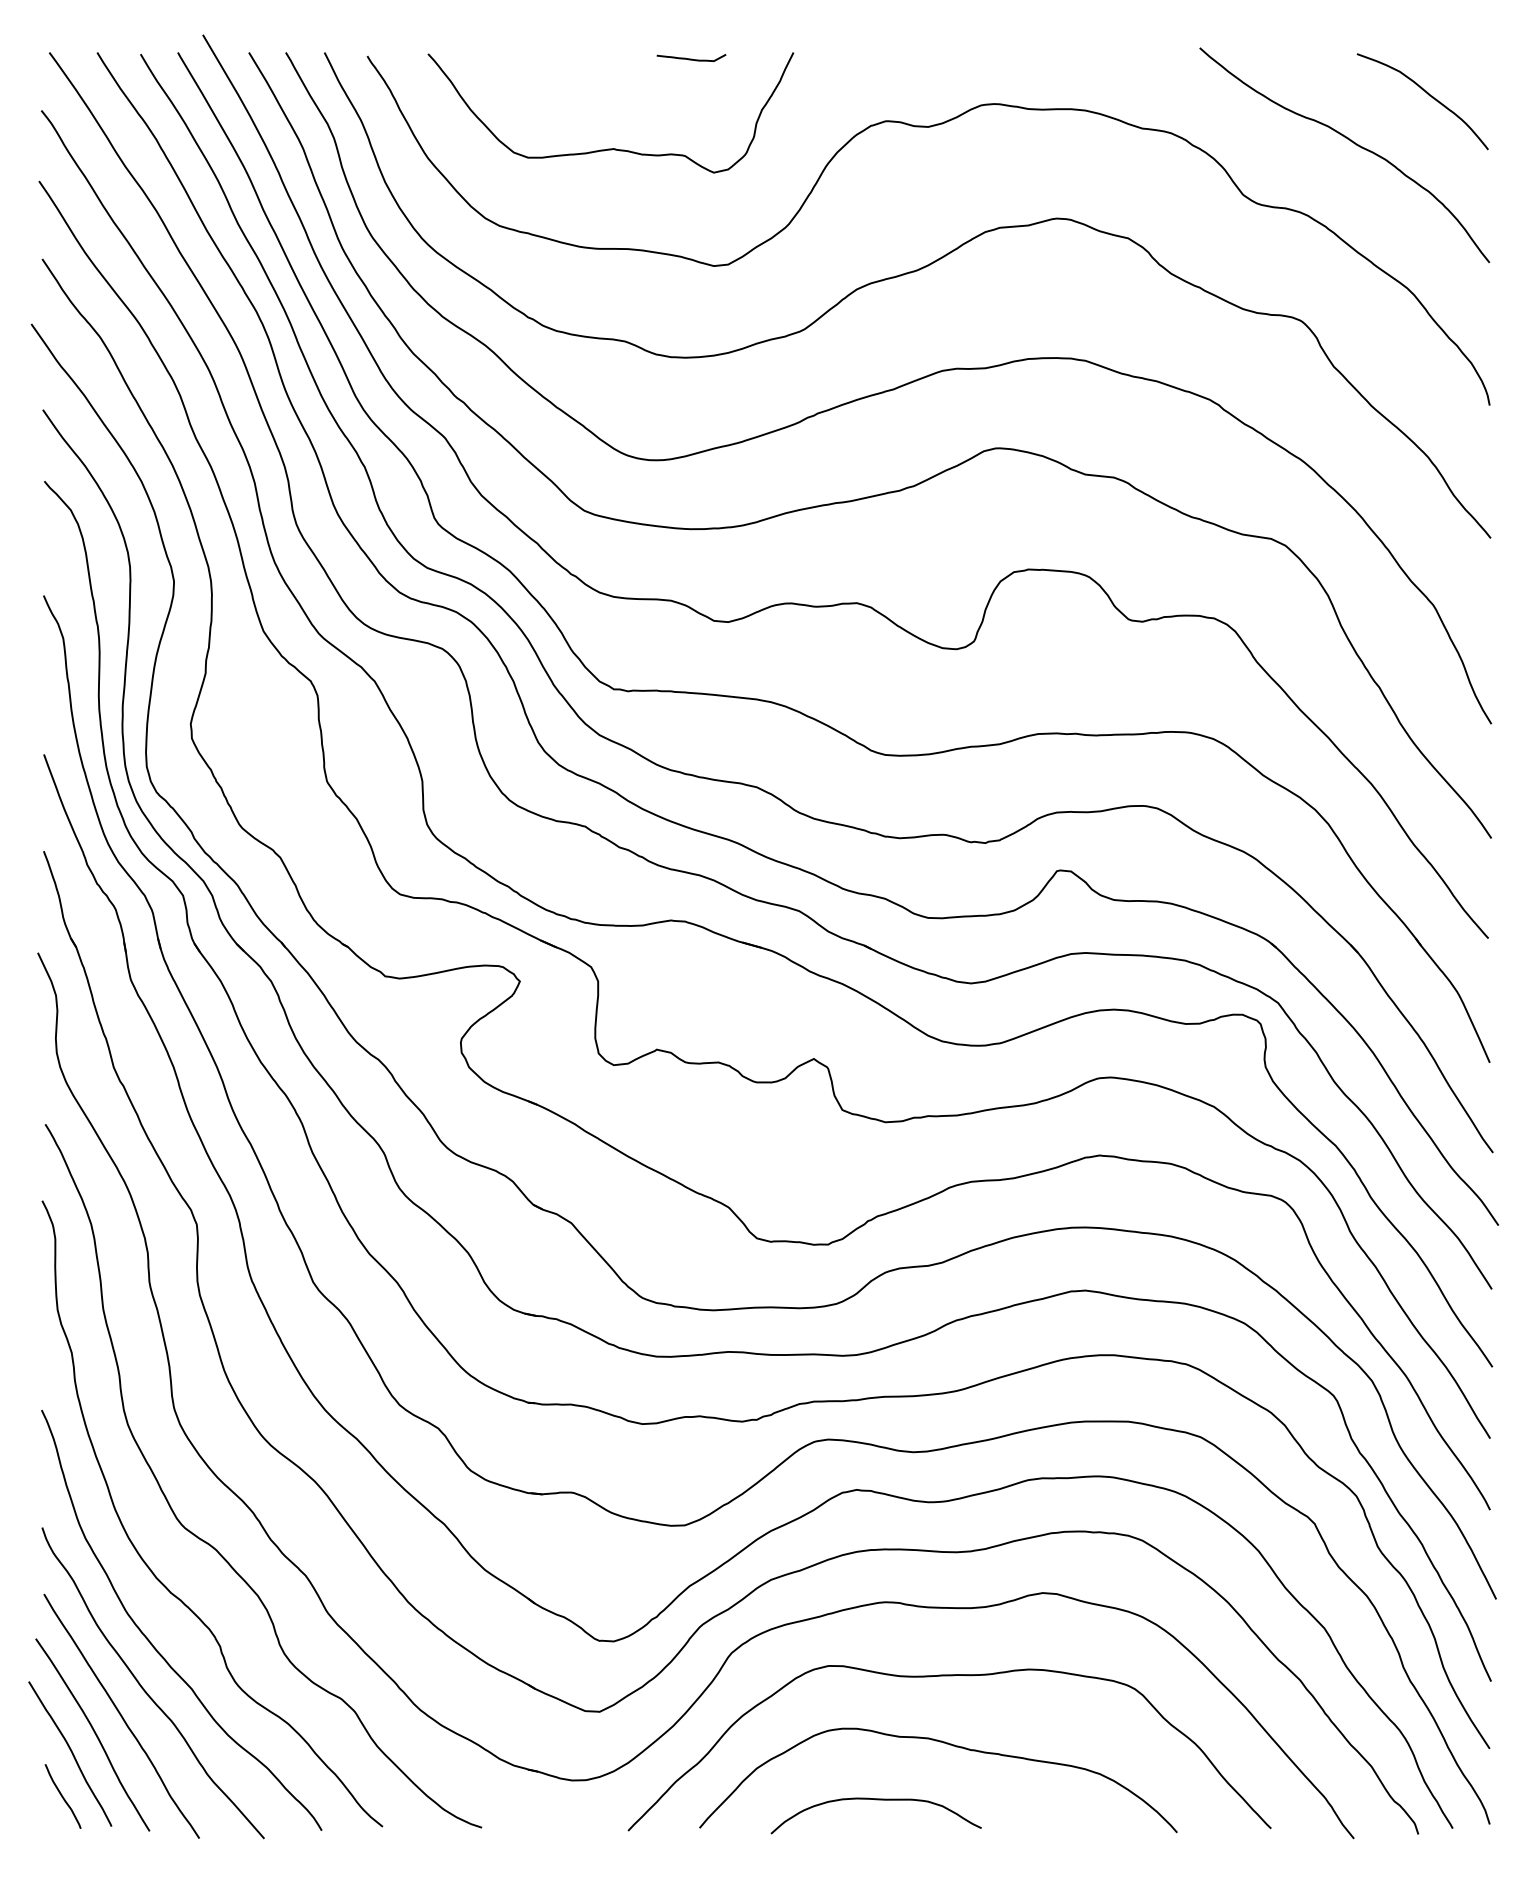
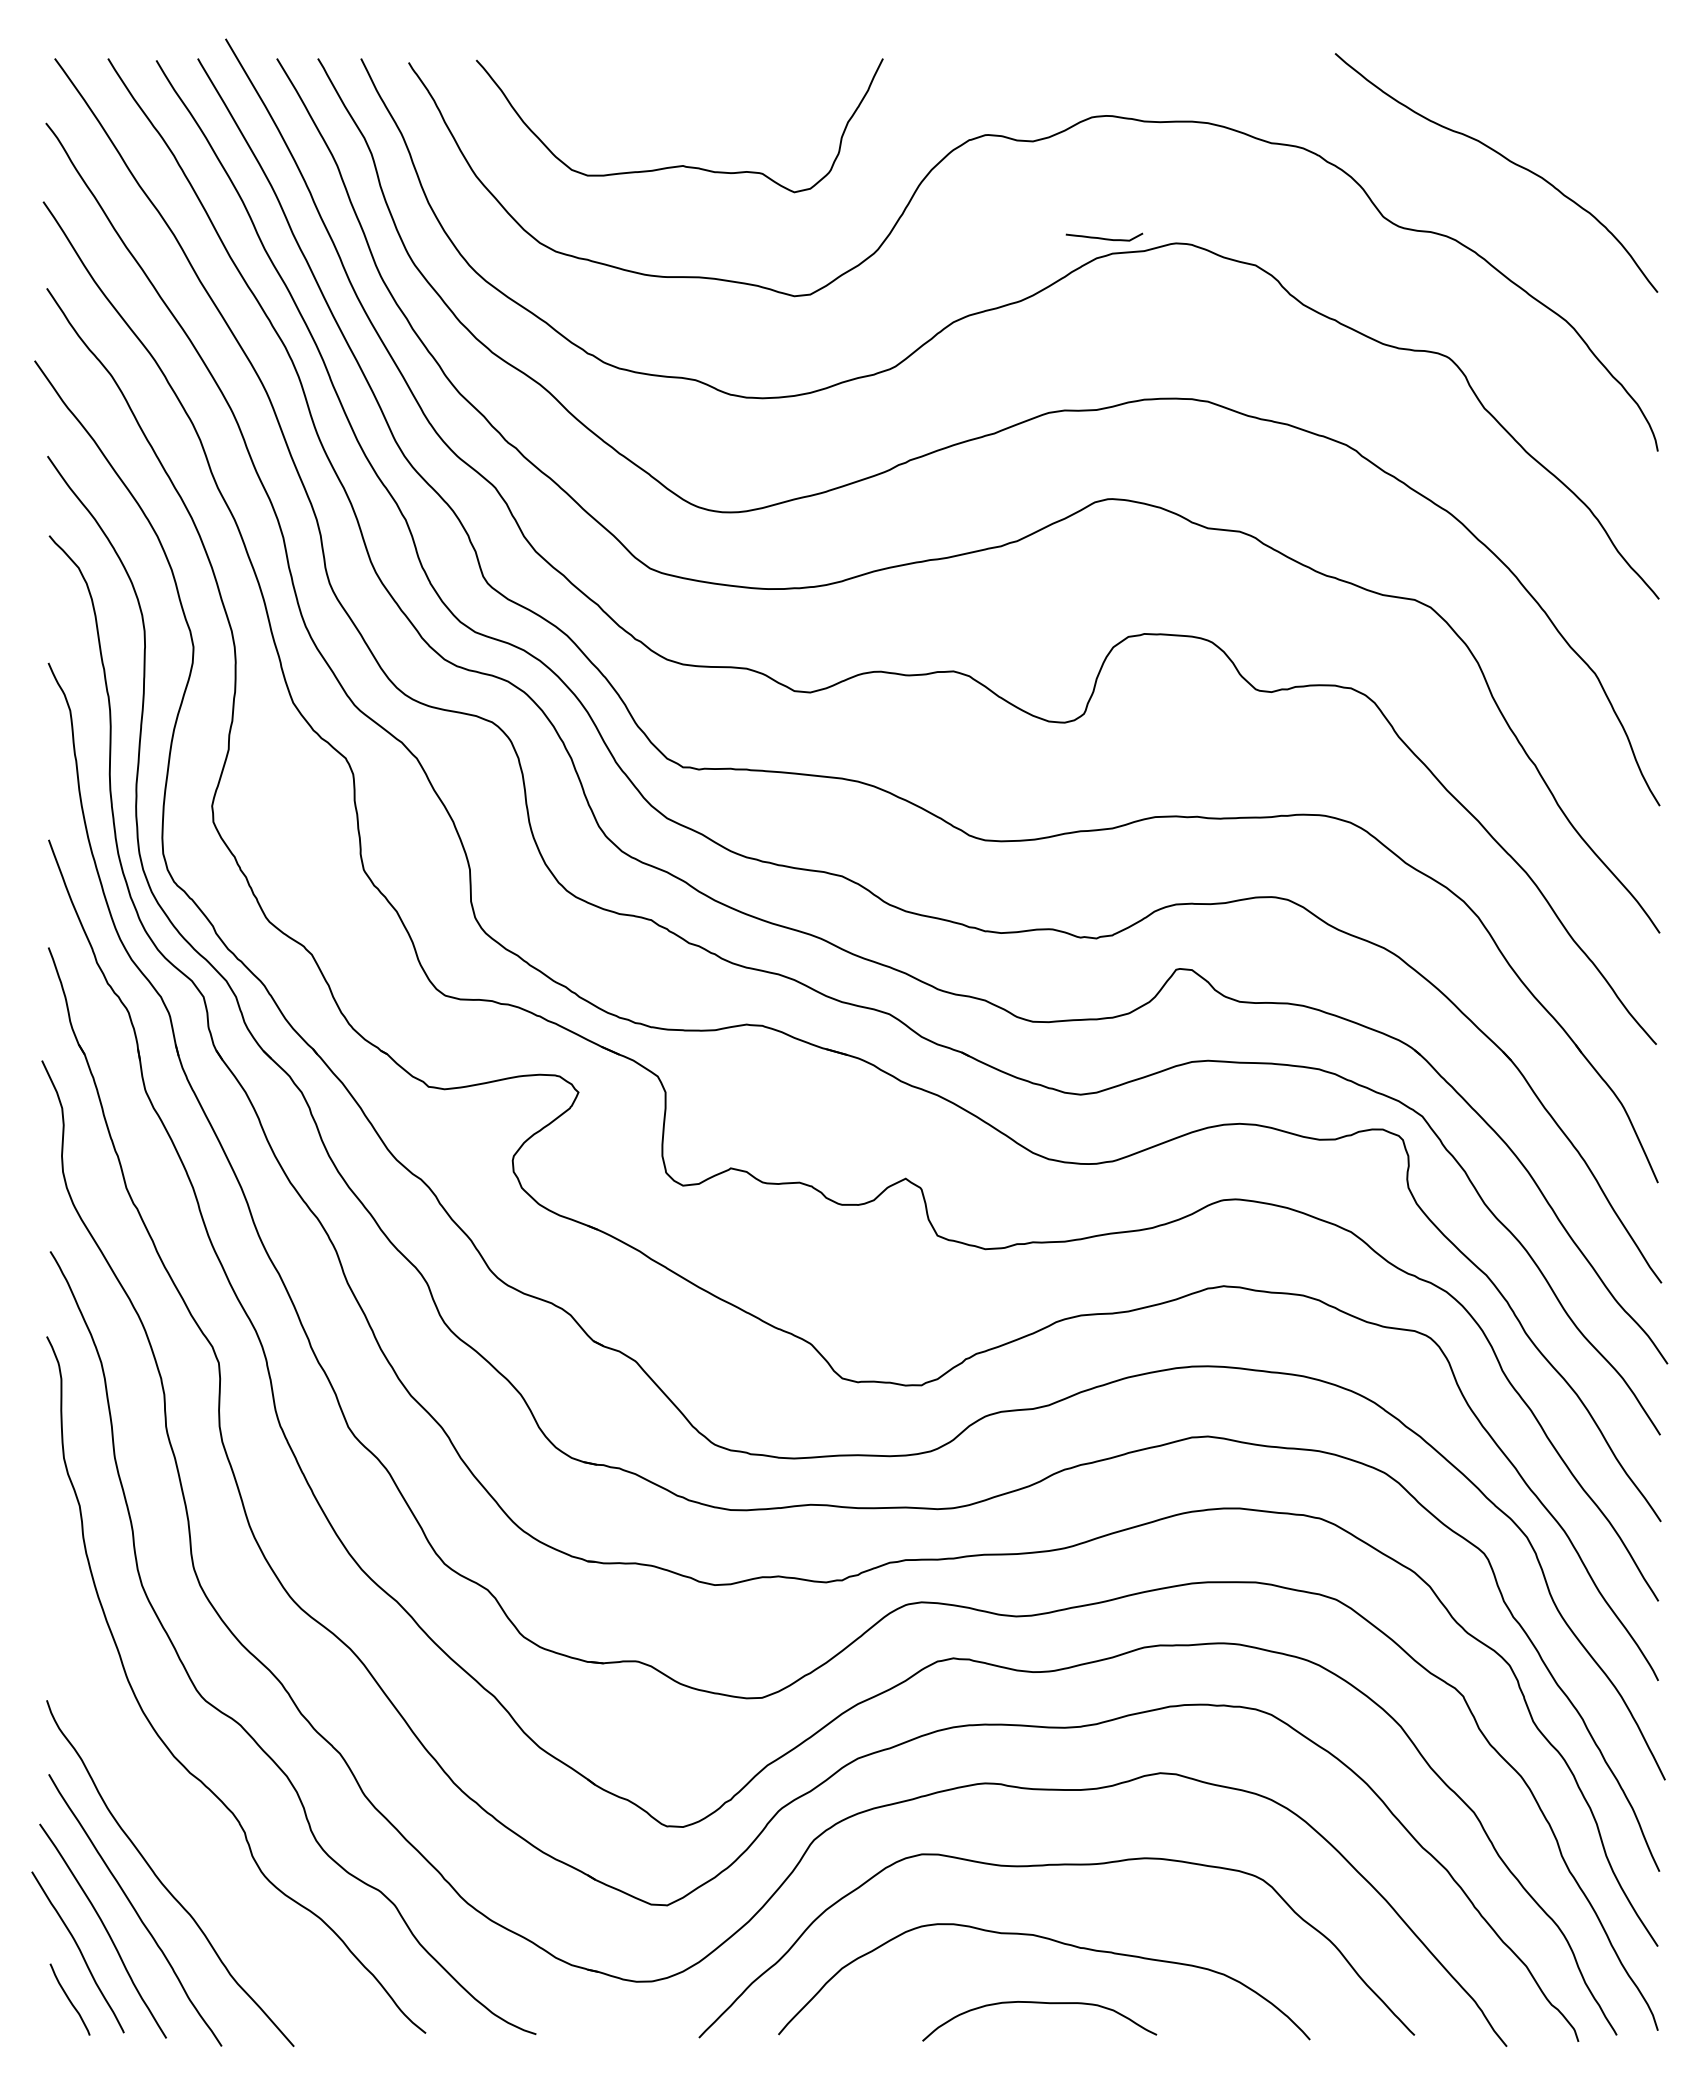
curve: (691, 58) -> (1104, 237), moved
curve: (1428, 95) -> (1589, 106), removed
curve: (152, 1643) -> (169, 1829), removed
curve: (875, 1800) -> (1038, 2004), moved

